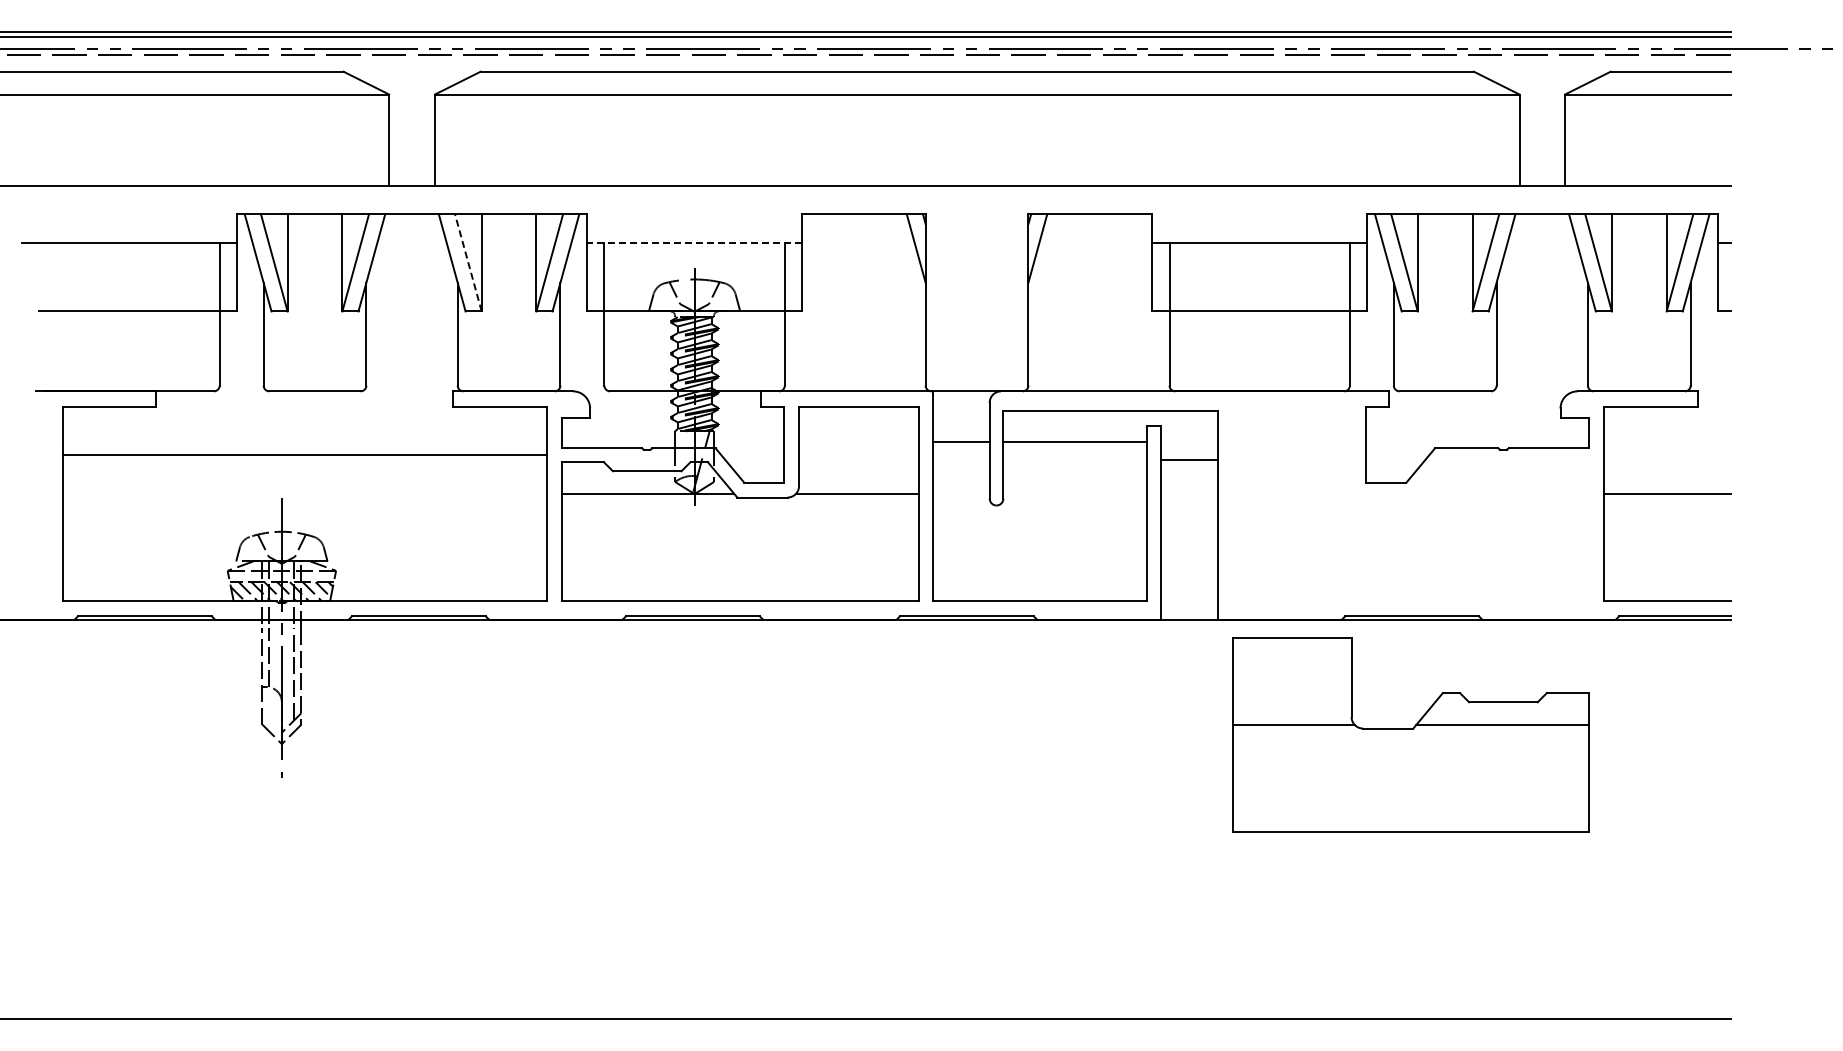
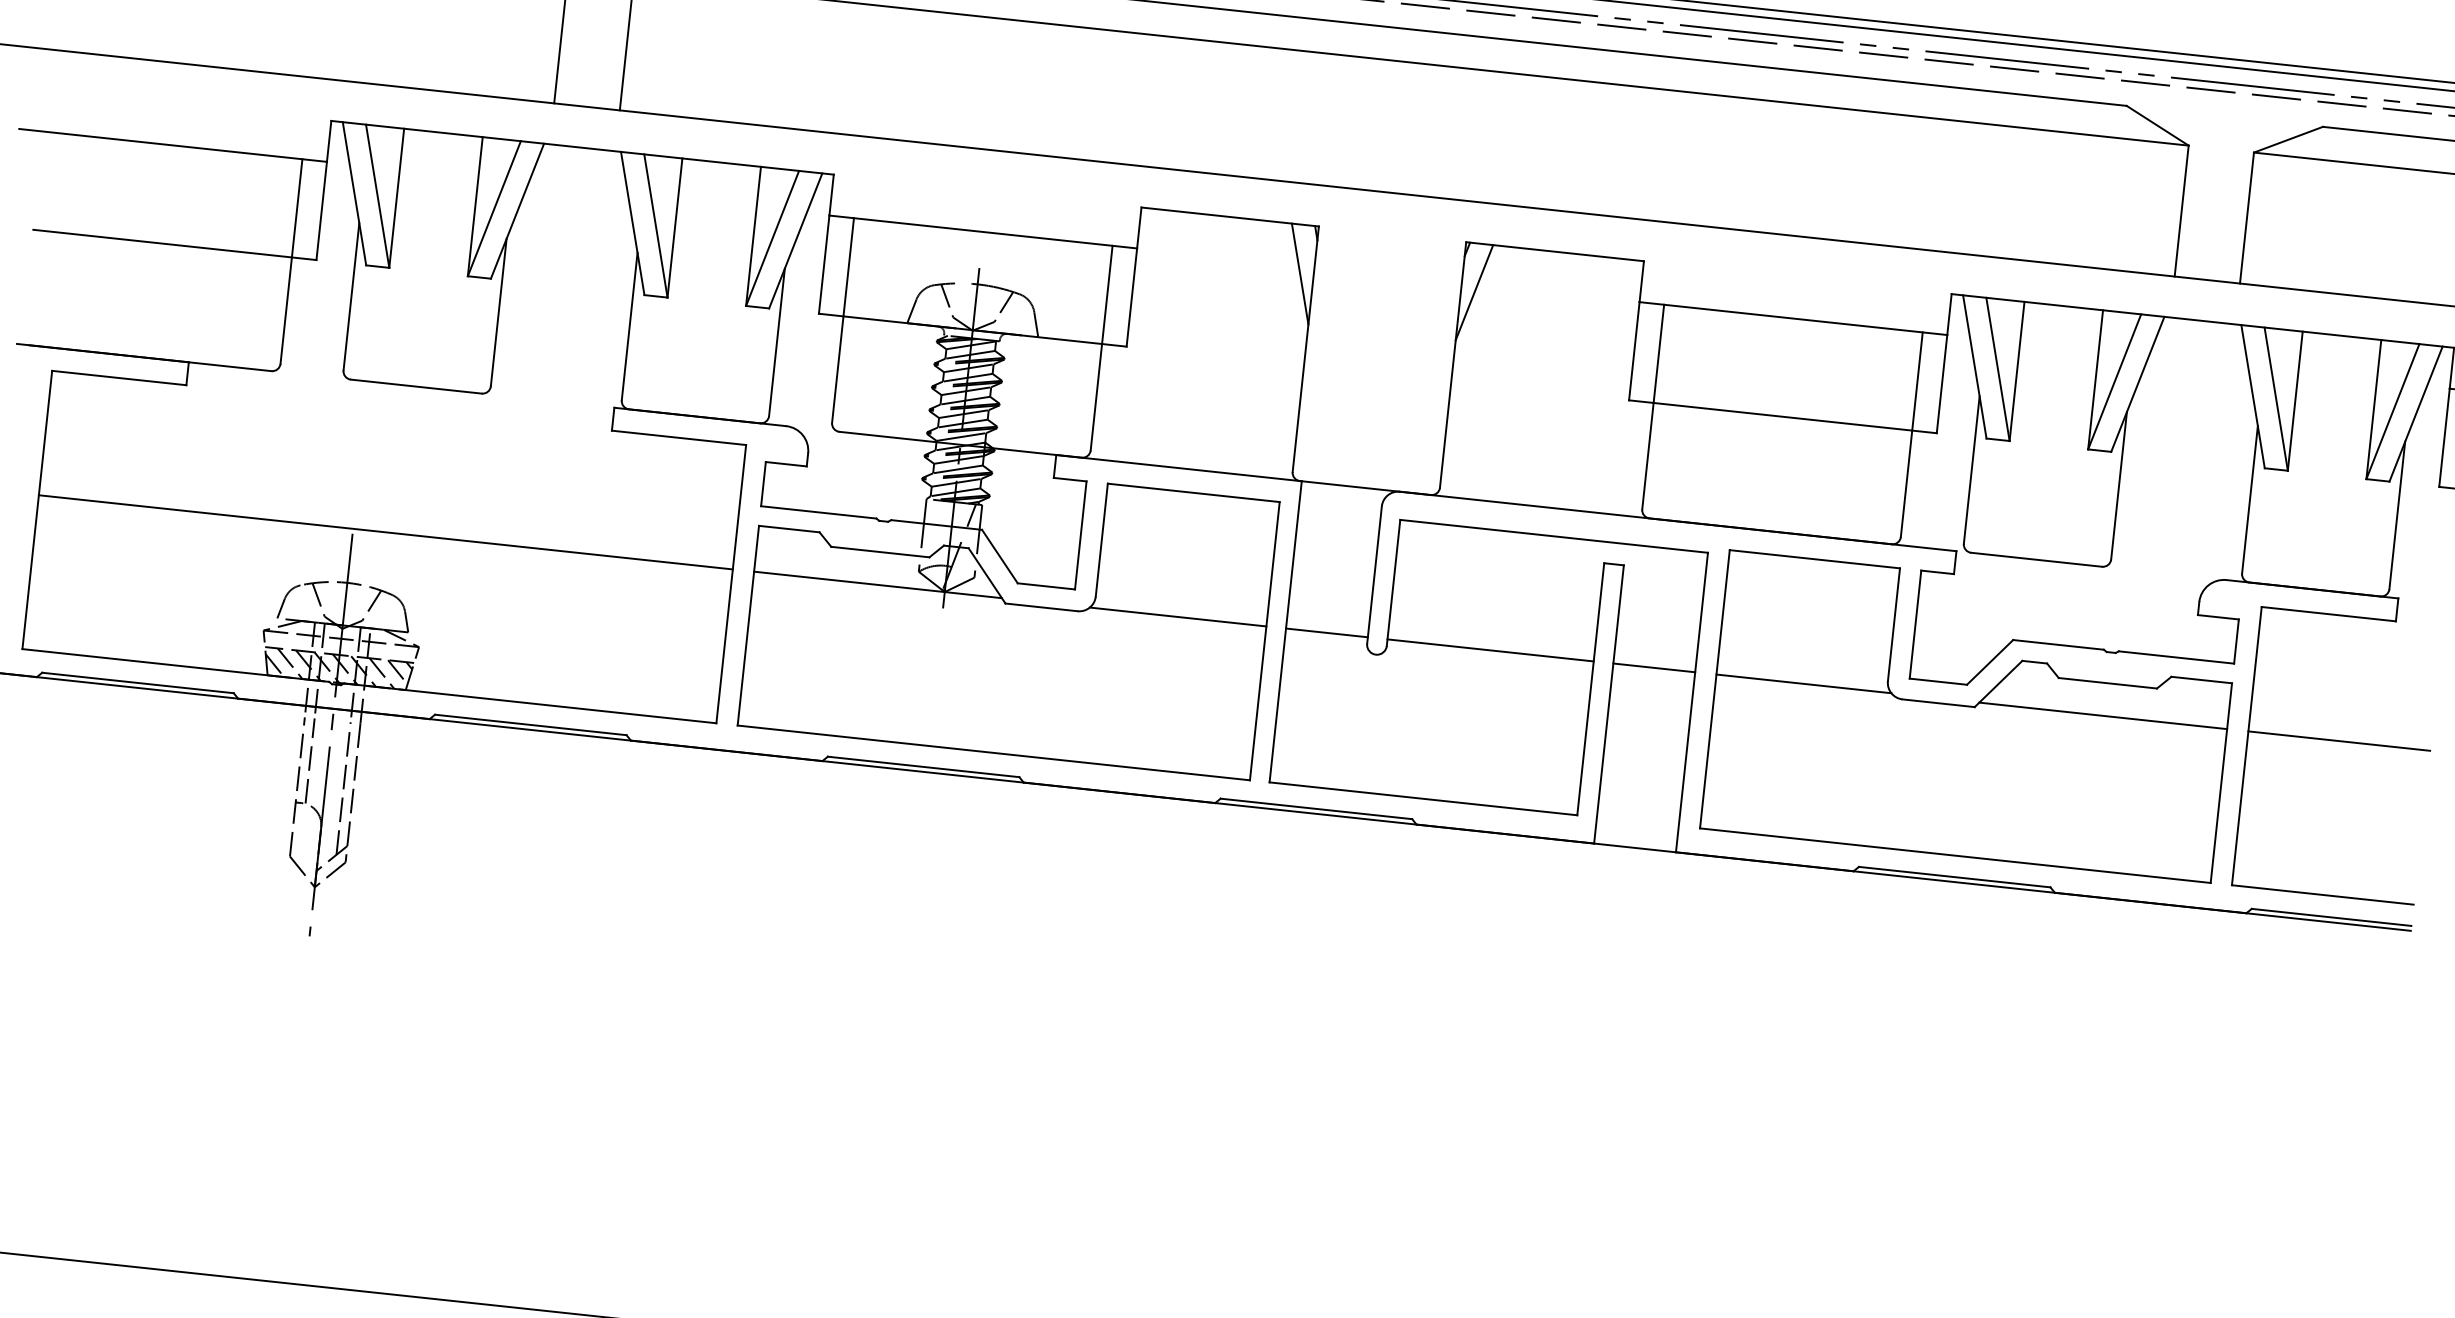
line: (694, 242) -> (983, 231), dashed -> solid
line: (468, 262) -> (656, 225), dashed -> solid
line: (960, 442) -> (1325, 633), moved
line: (1075, 442) -> (1490, 651), moved
line: (304, 455) -> (385, 532), moved
line: (1189, 460) -> (1654, 668), moved
part: (1410, 734) -> (1969, 715), moved

